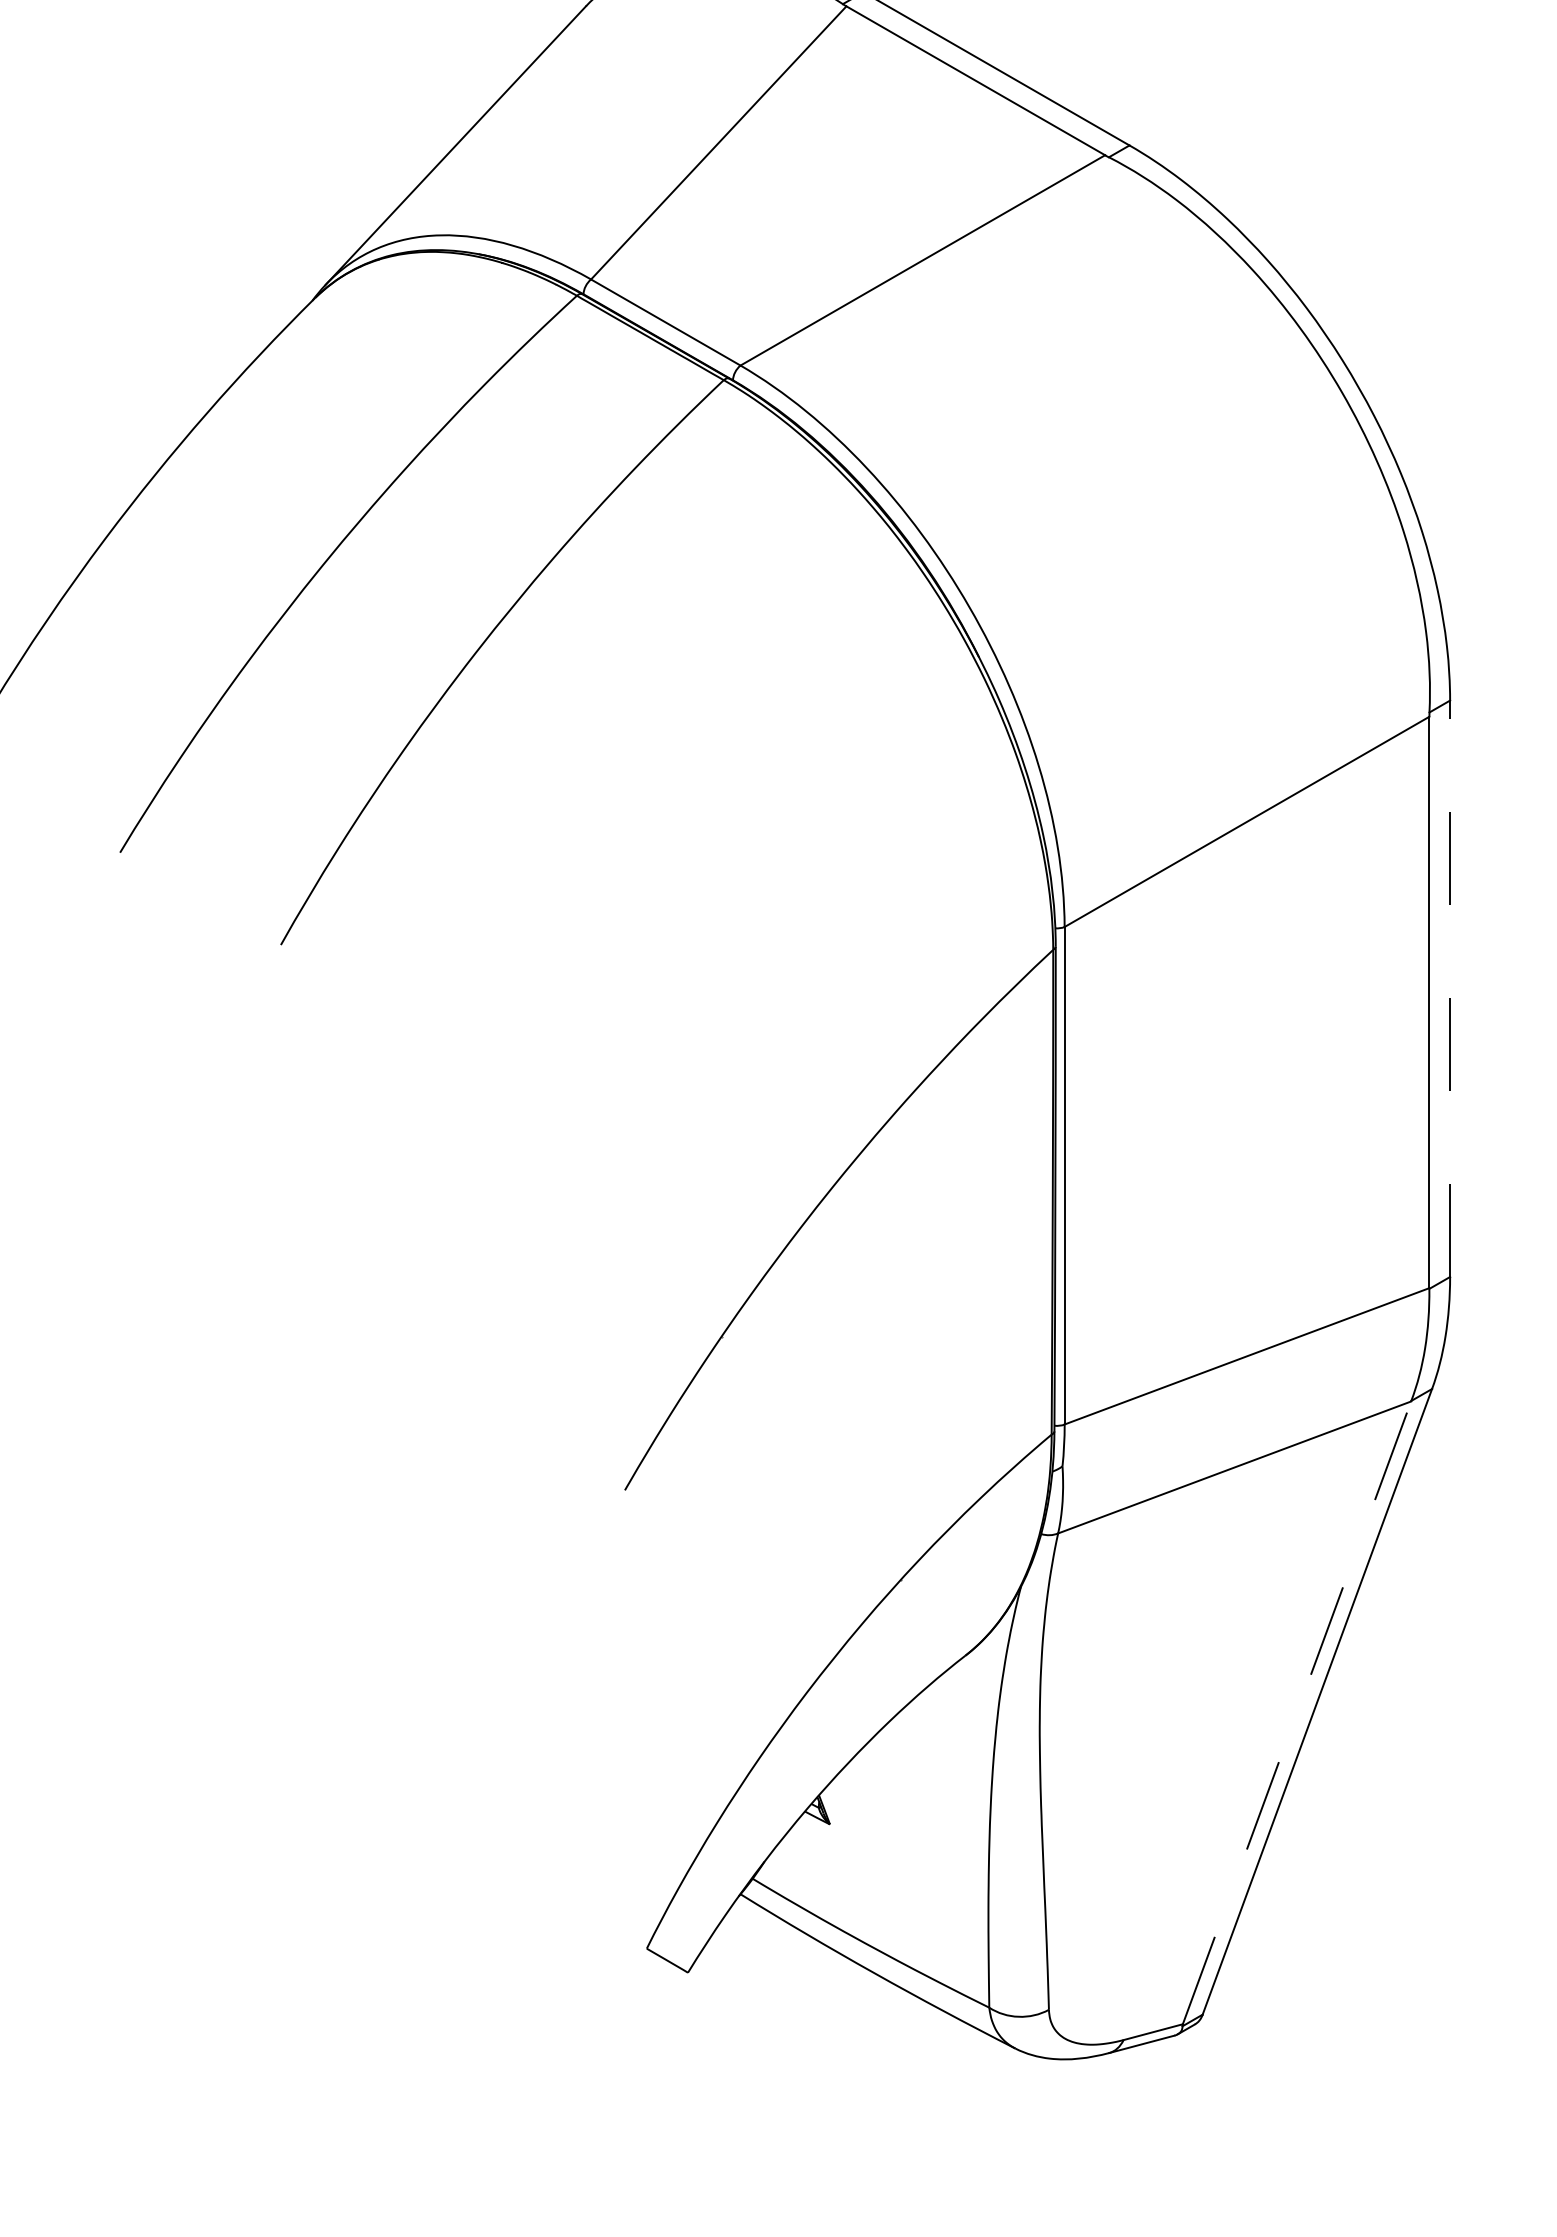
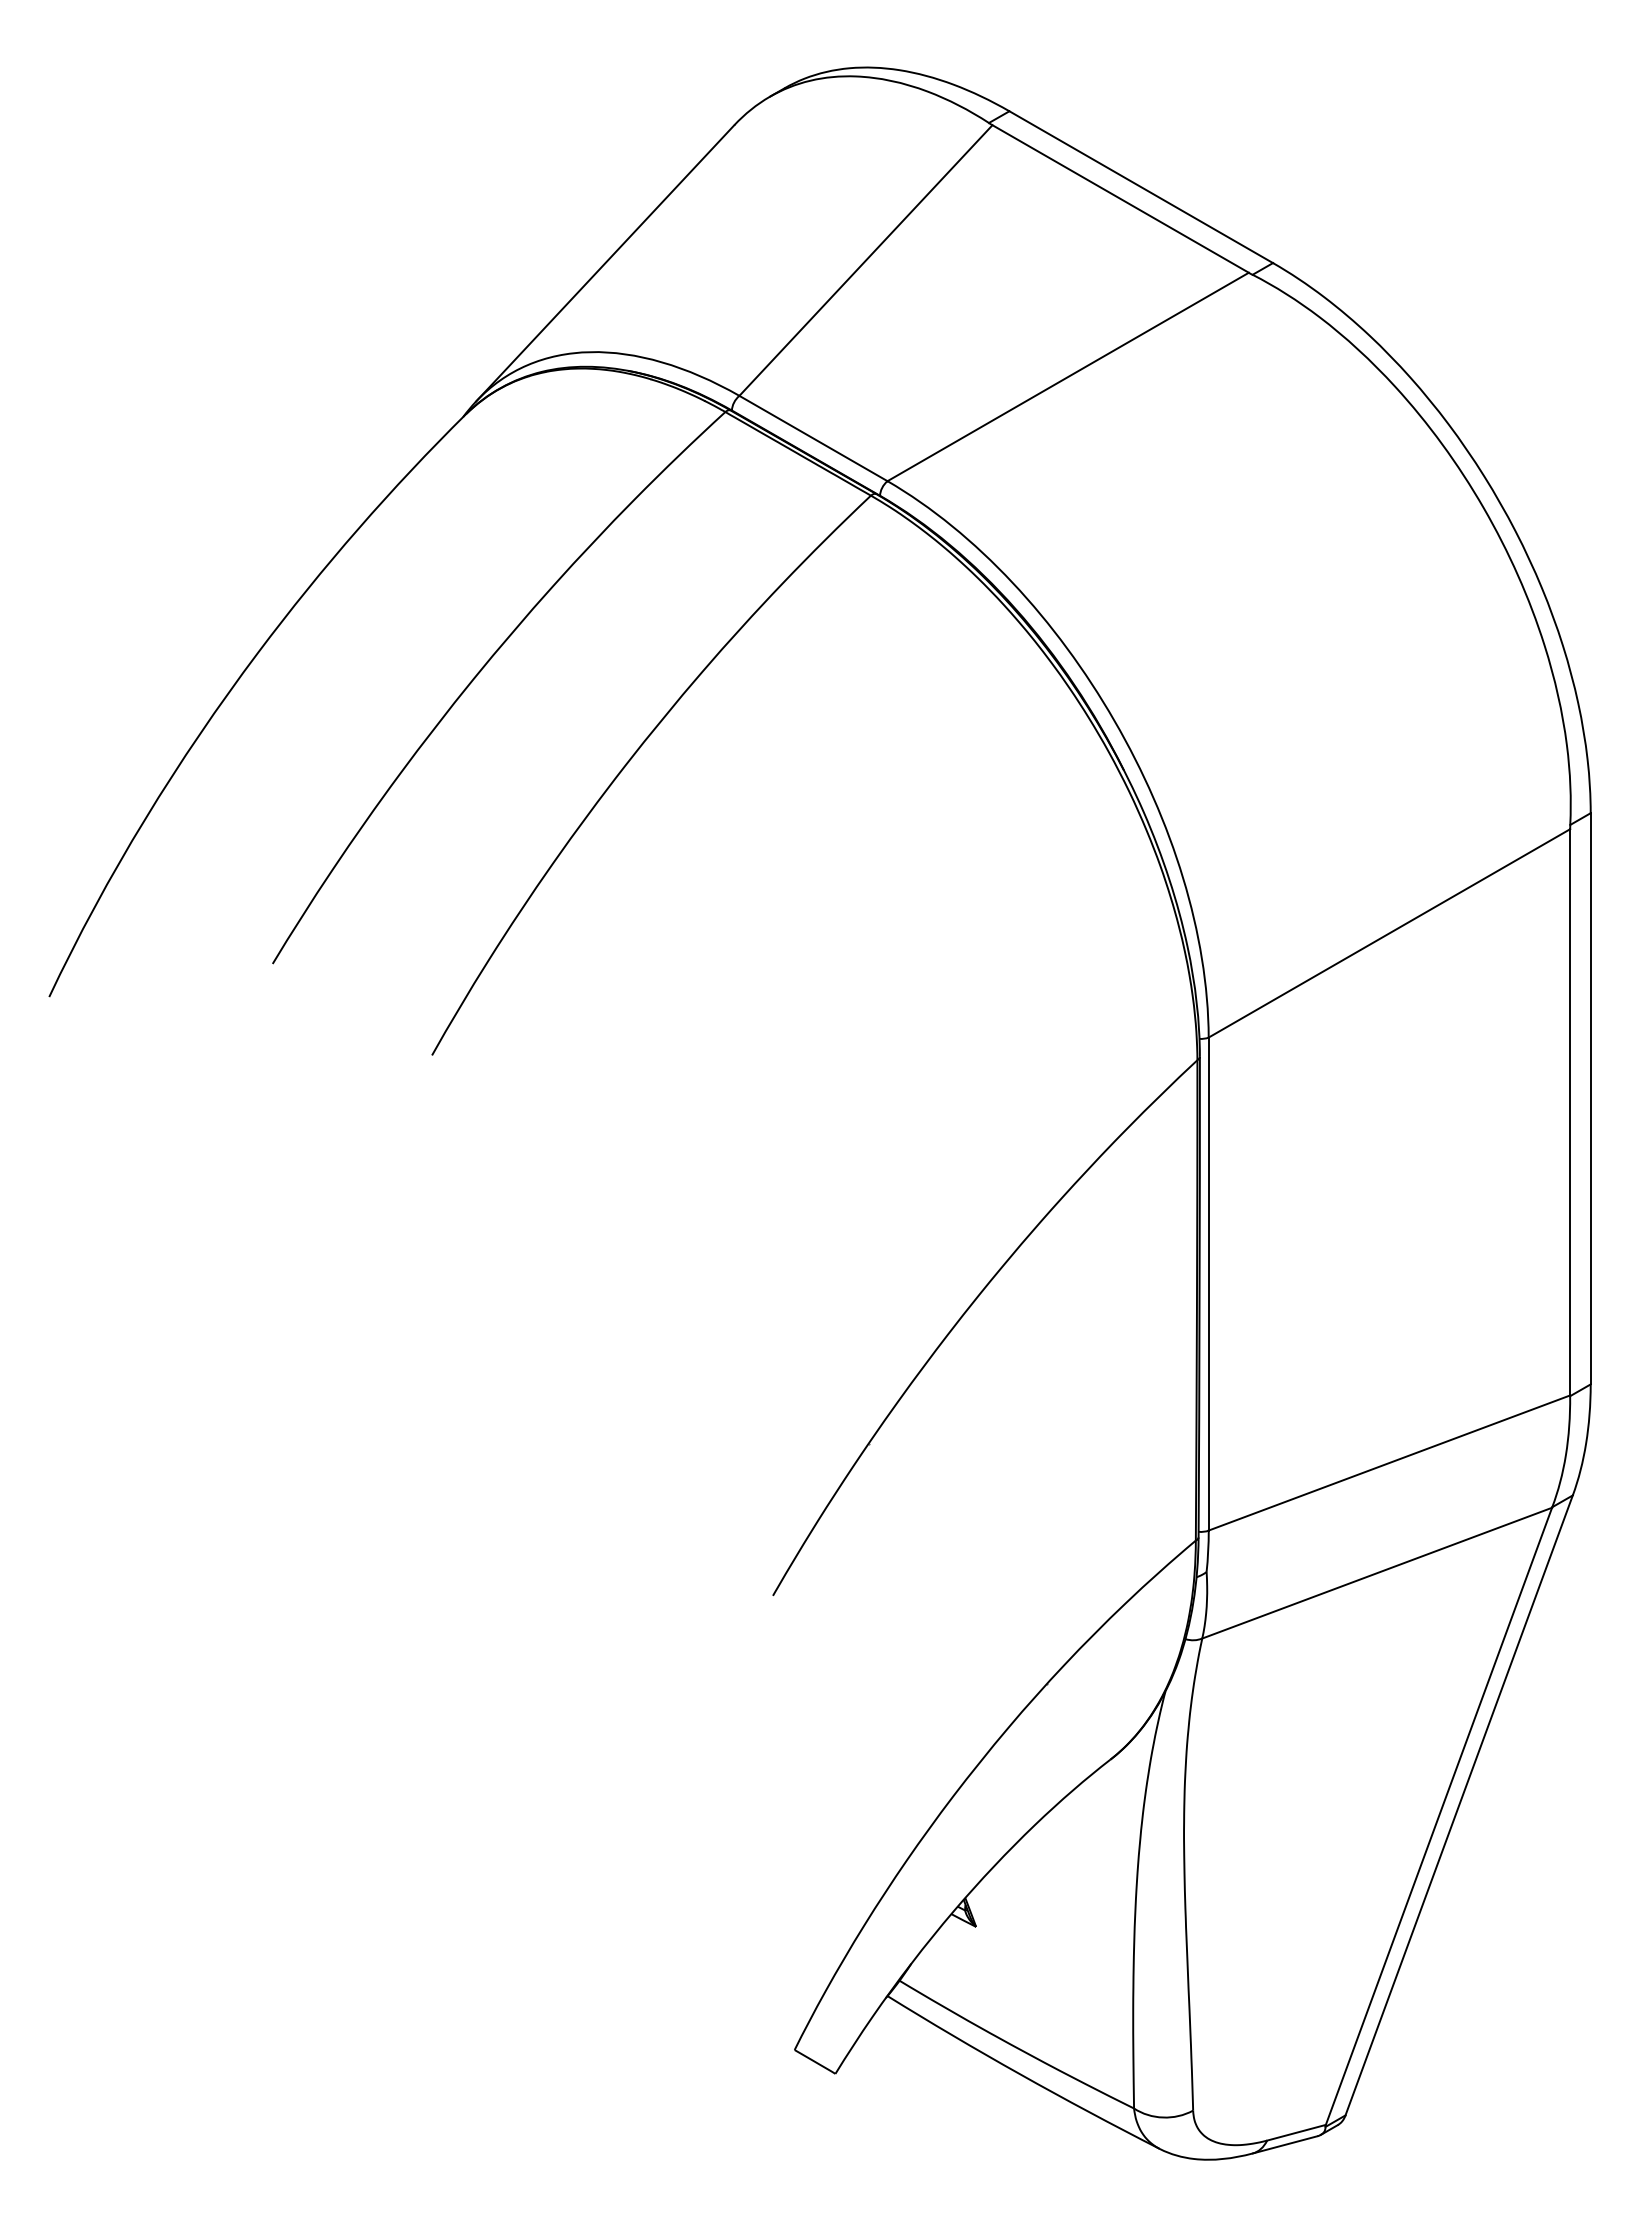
line: (1449, 988) -> (1590, 1098), dashed -> solid
line: (1296, 1713) -> (1438, 1816), dashed -> solid

